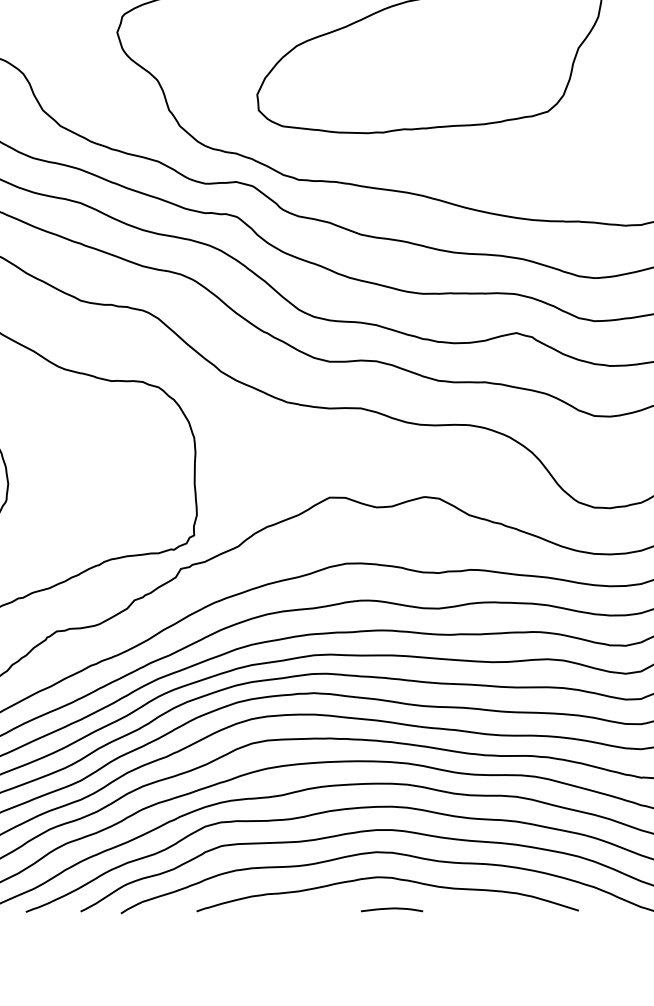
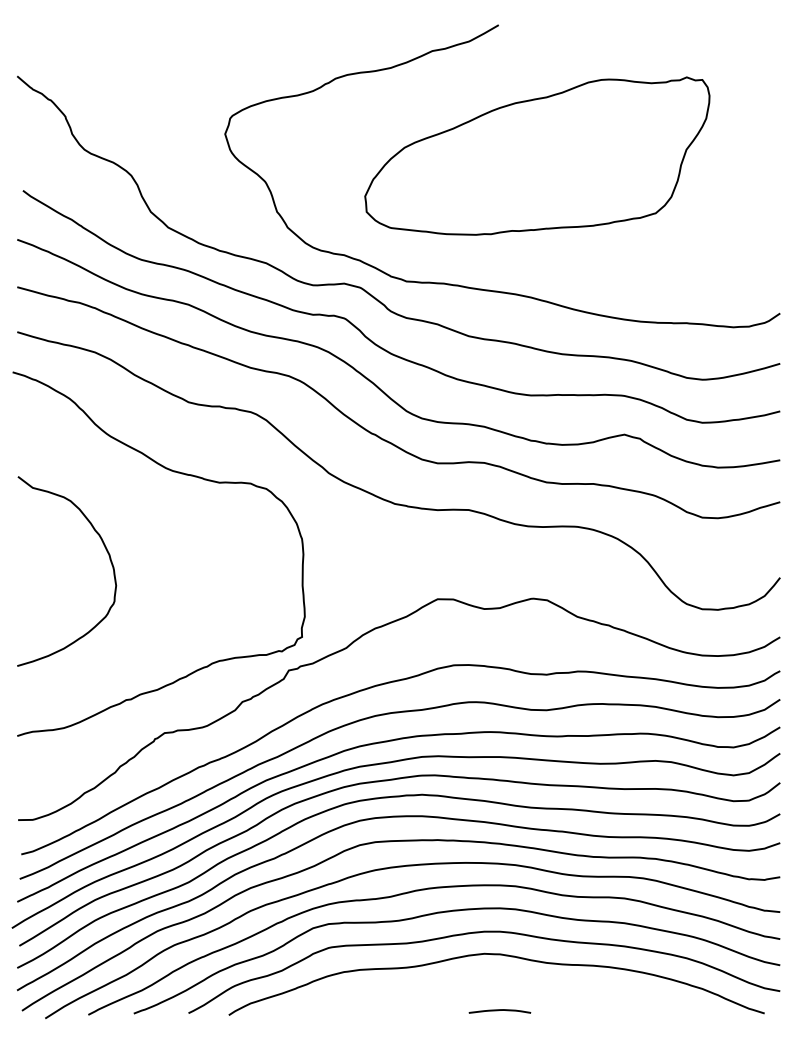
curve: (387, 878) -> (495, 980), removed

